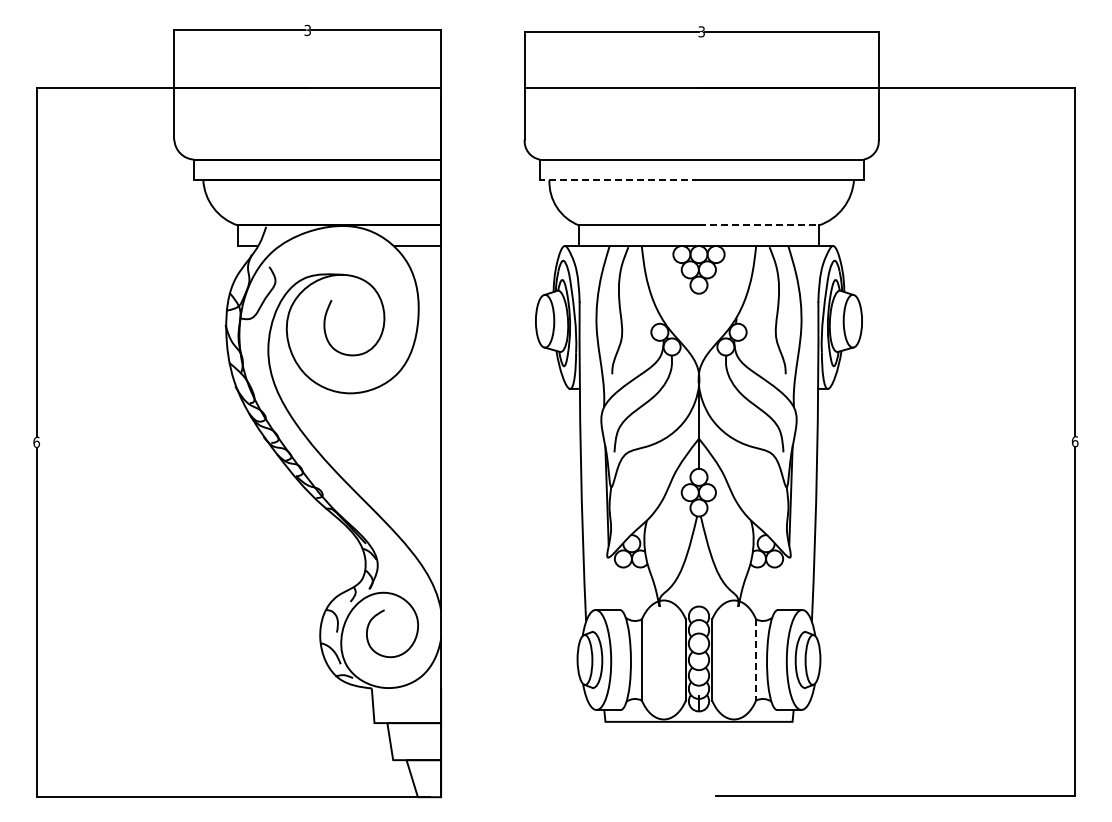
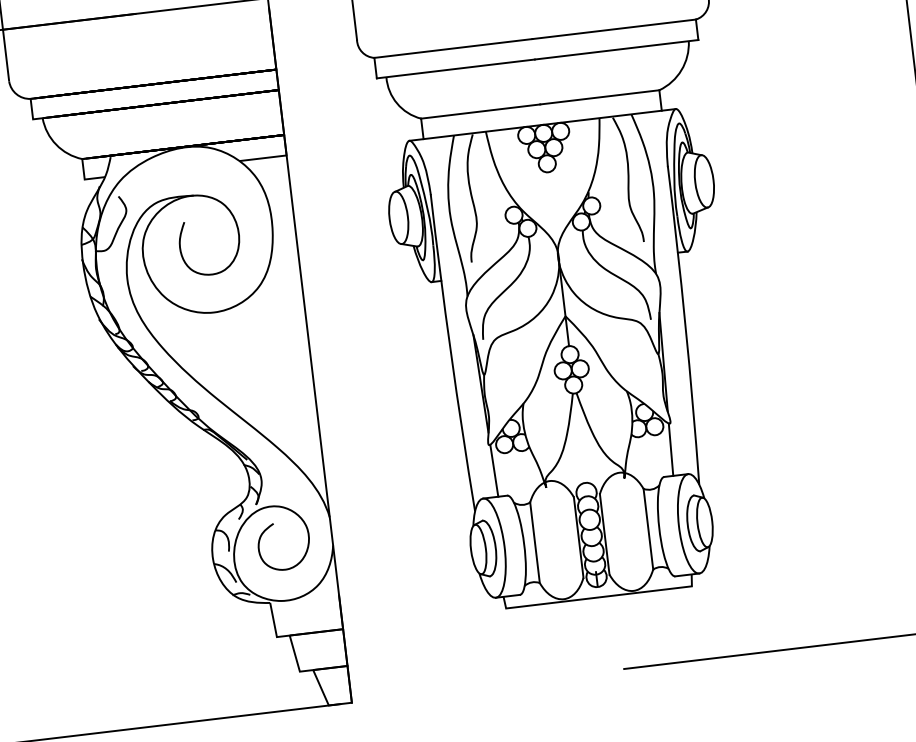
line: (619, 180) -> (455, 69), dashed -> solid
line: (758, 225) -> (599, 97), dashed -> solid
line: (609, 583) -> (493, 470), added
line: (787, 583) -> (670, 449), added
line: (756, 659) -> (648, 528), dashed -> solid

